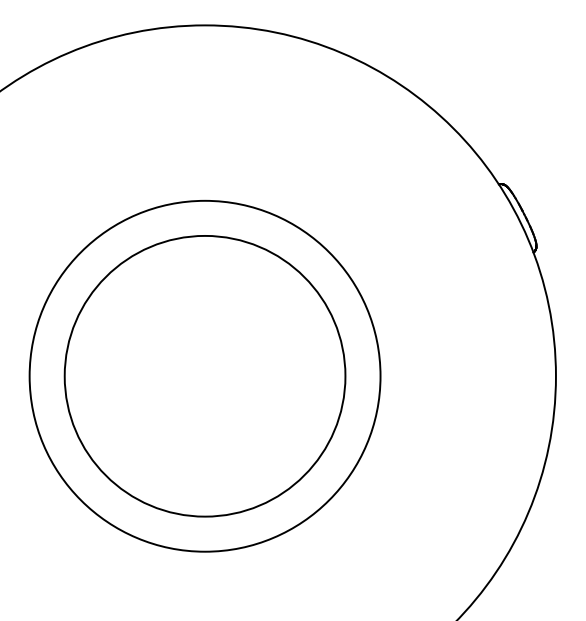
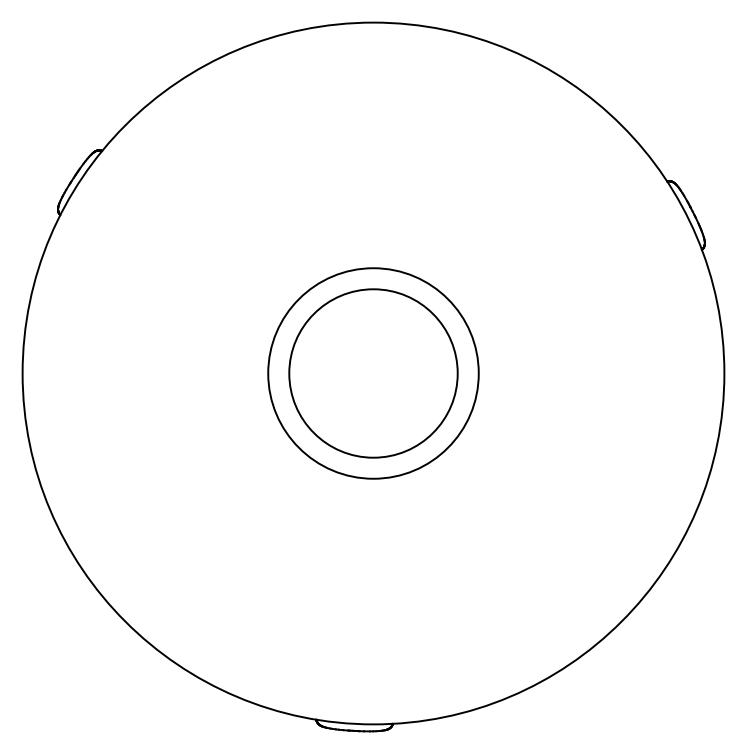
circle: (205, 376) -> (373, 373), size x0.6
circle: (205, 376) -> (373, 373), size x0.6

